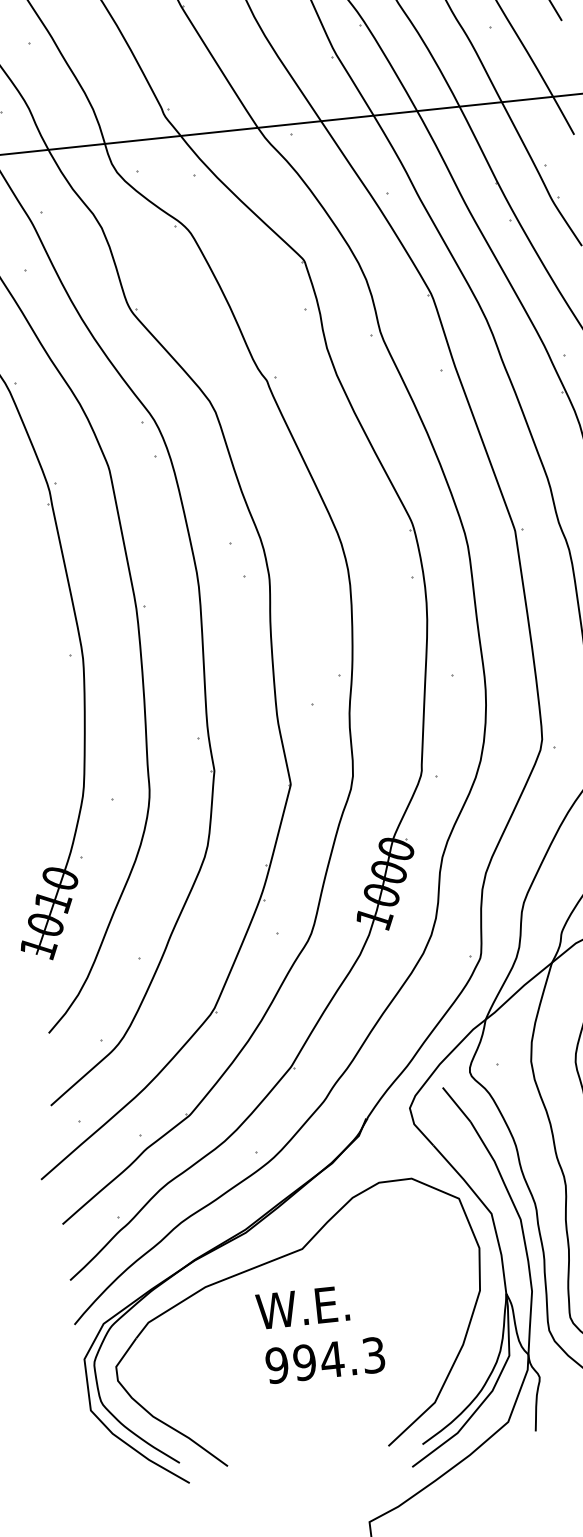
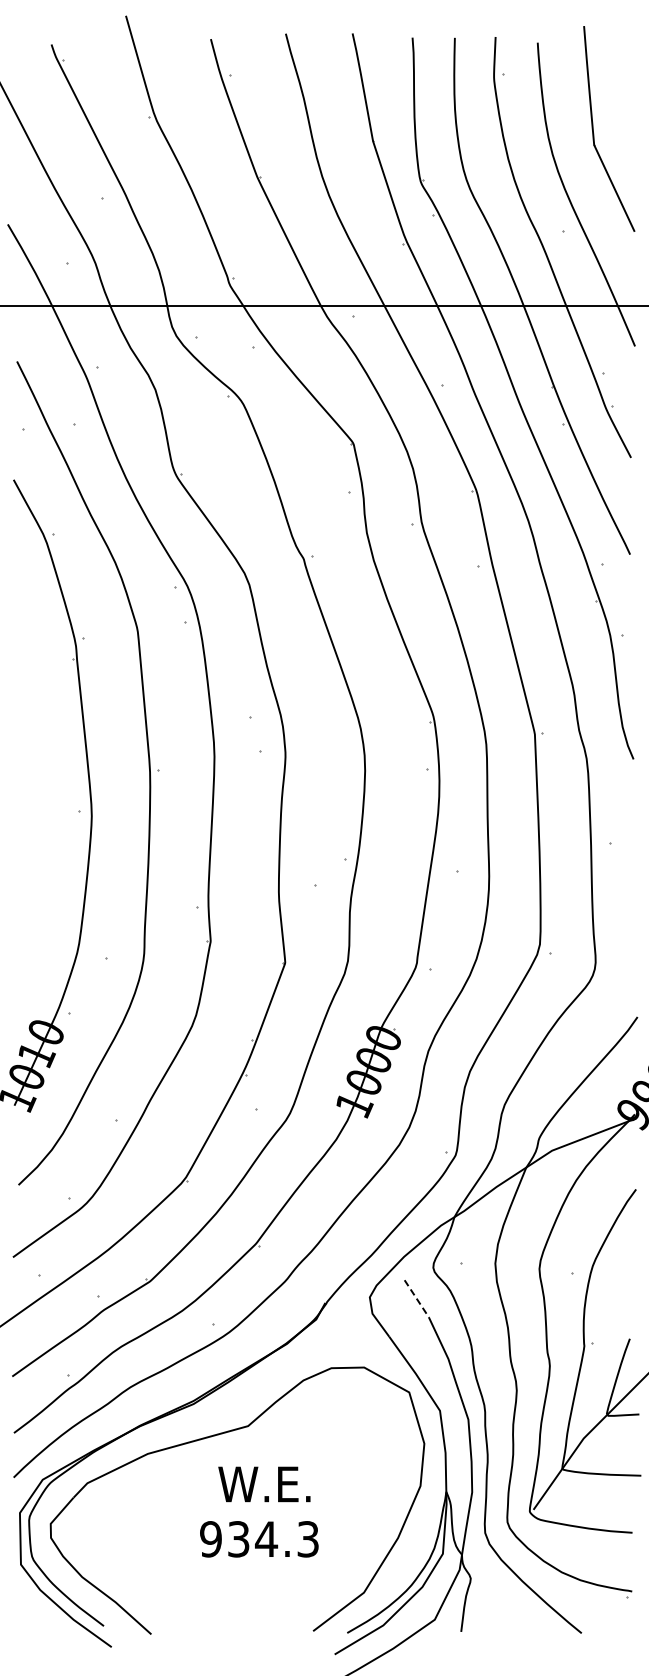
line: (457, 1105) -> (417, 1299), solid -> dashed
text: (302, 1307) -> (264, 1484), moved
text: (304, 1362) -> (238, 1539), 994.3 -> 934.3

